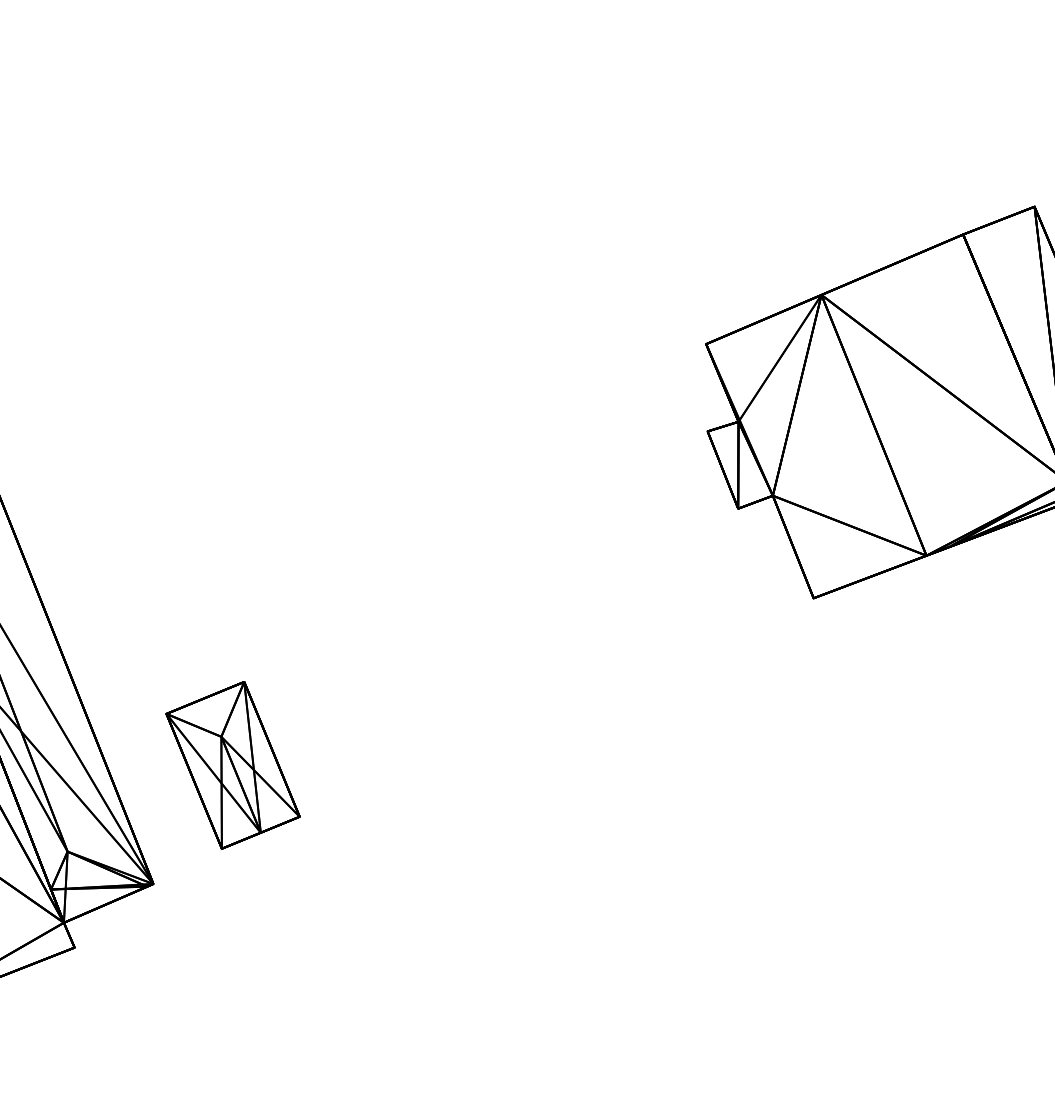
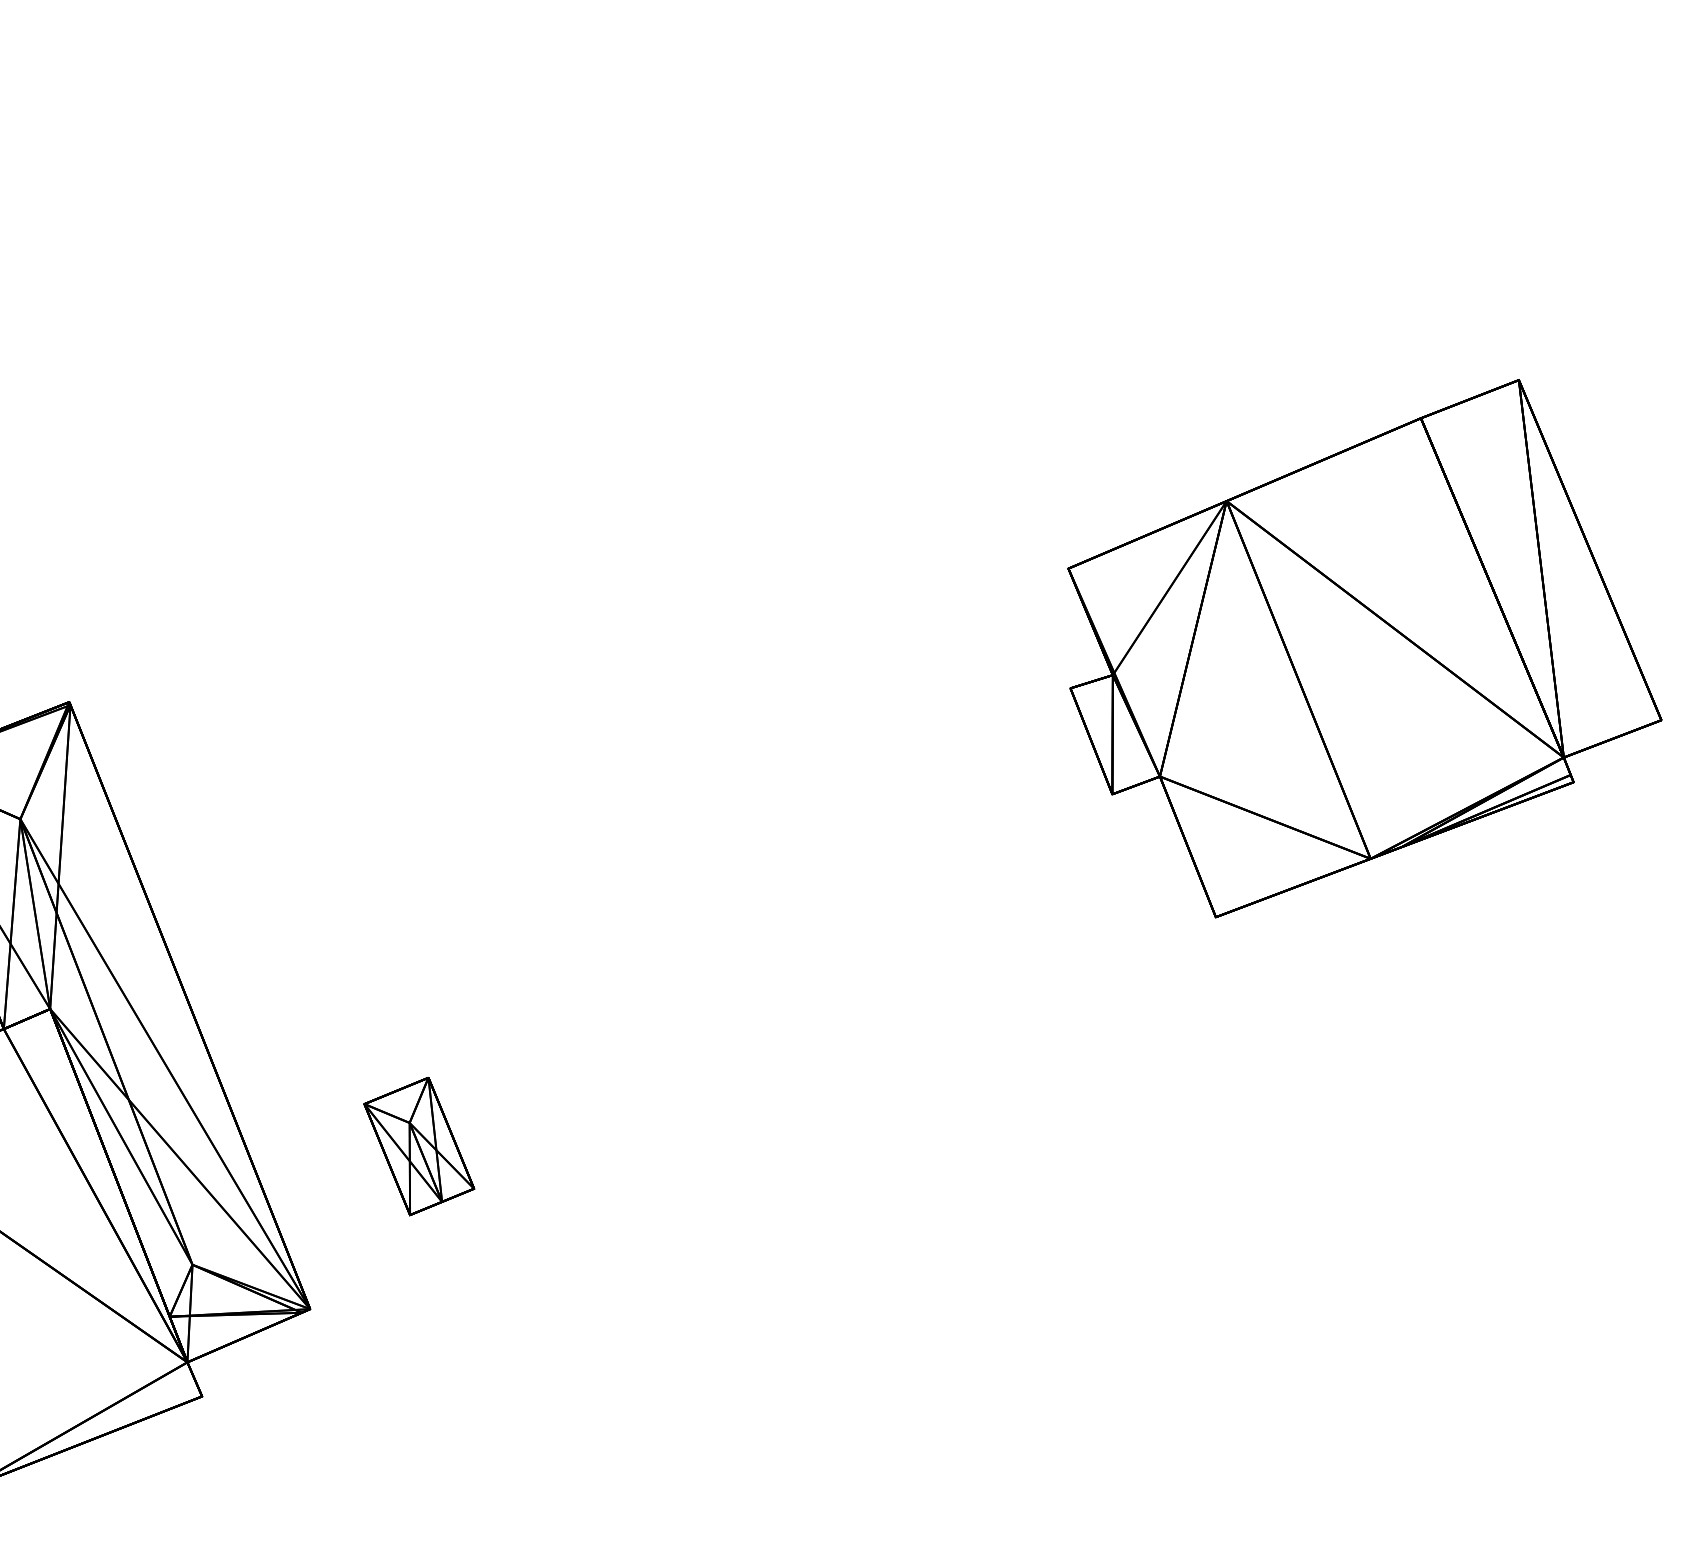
part: (232, 765) -> (418, 1146), size x0.6

